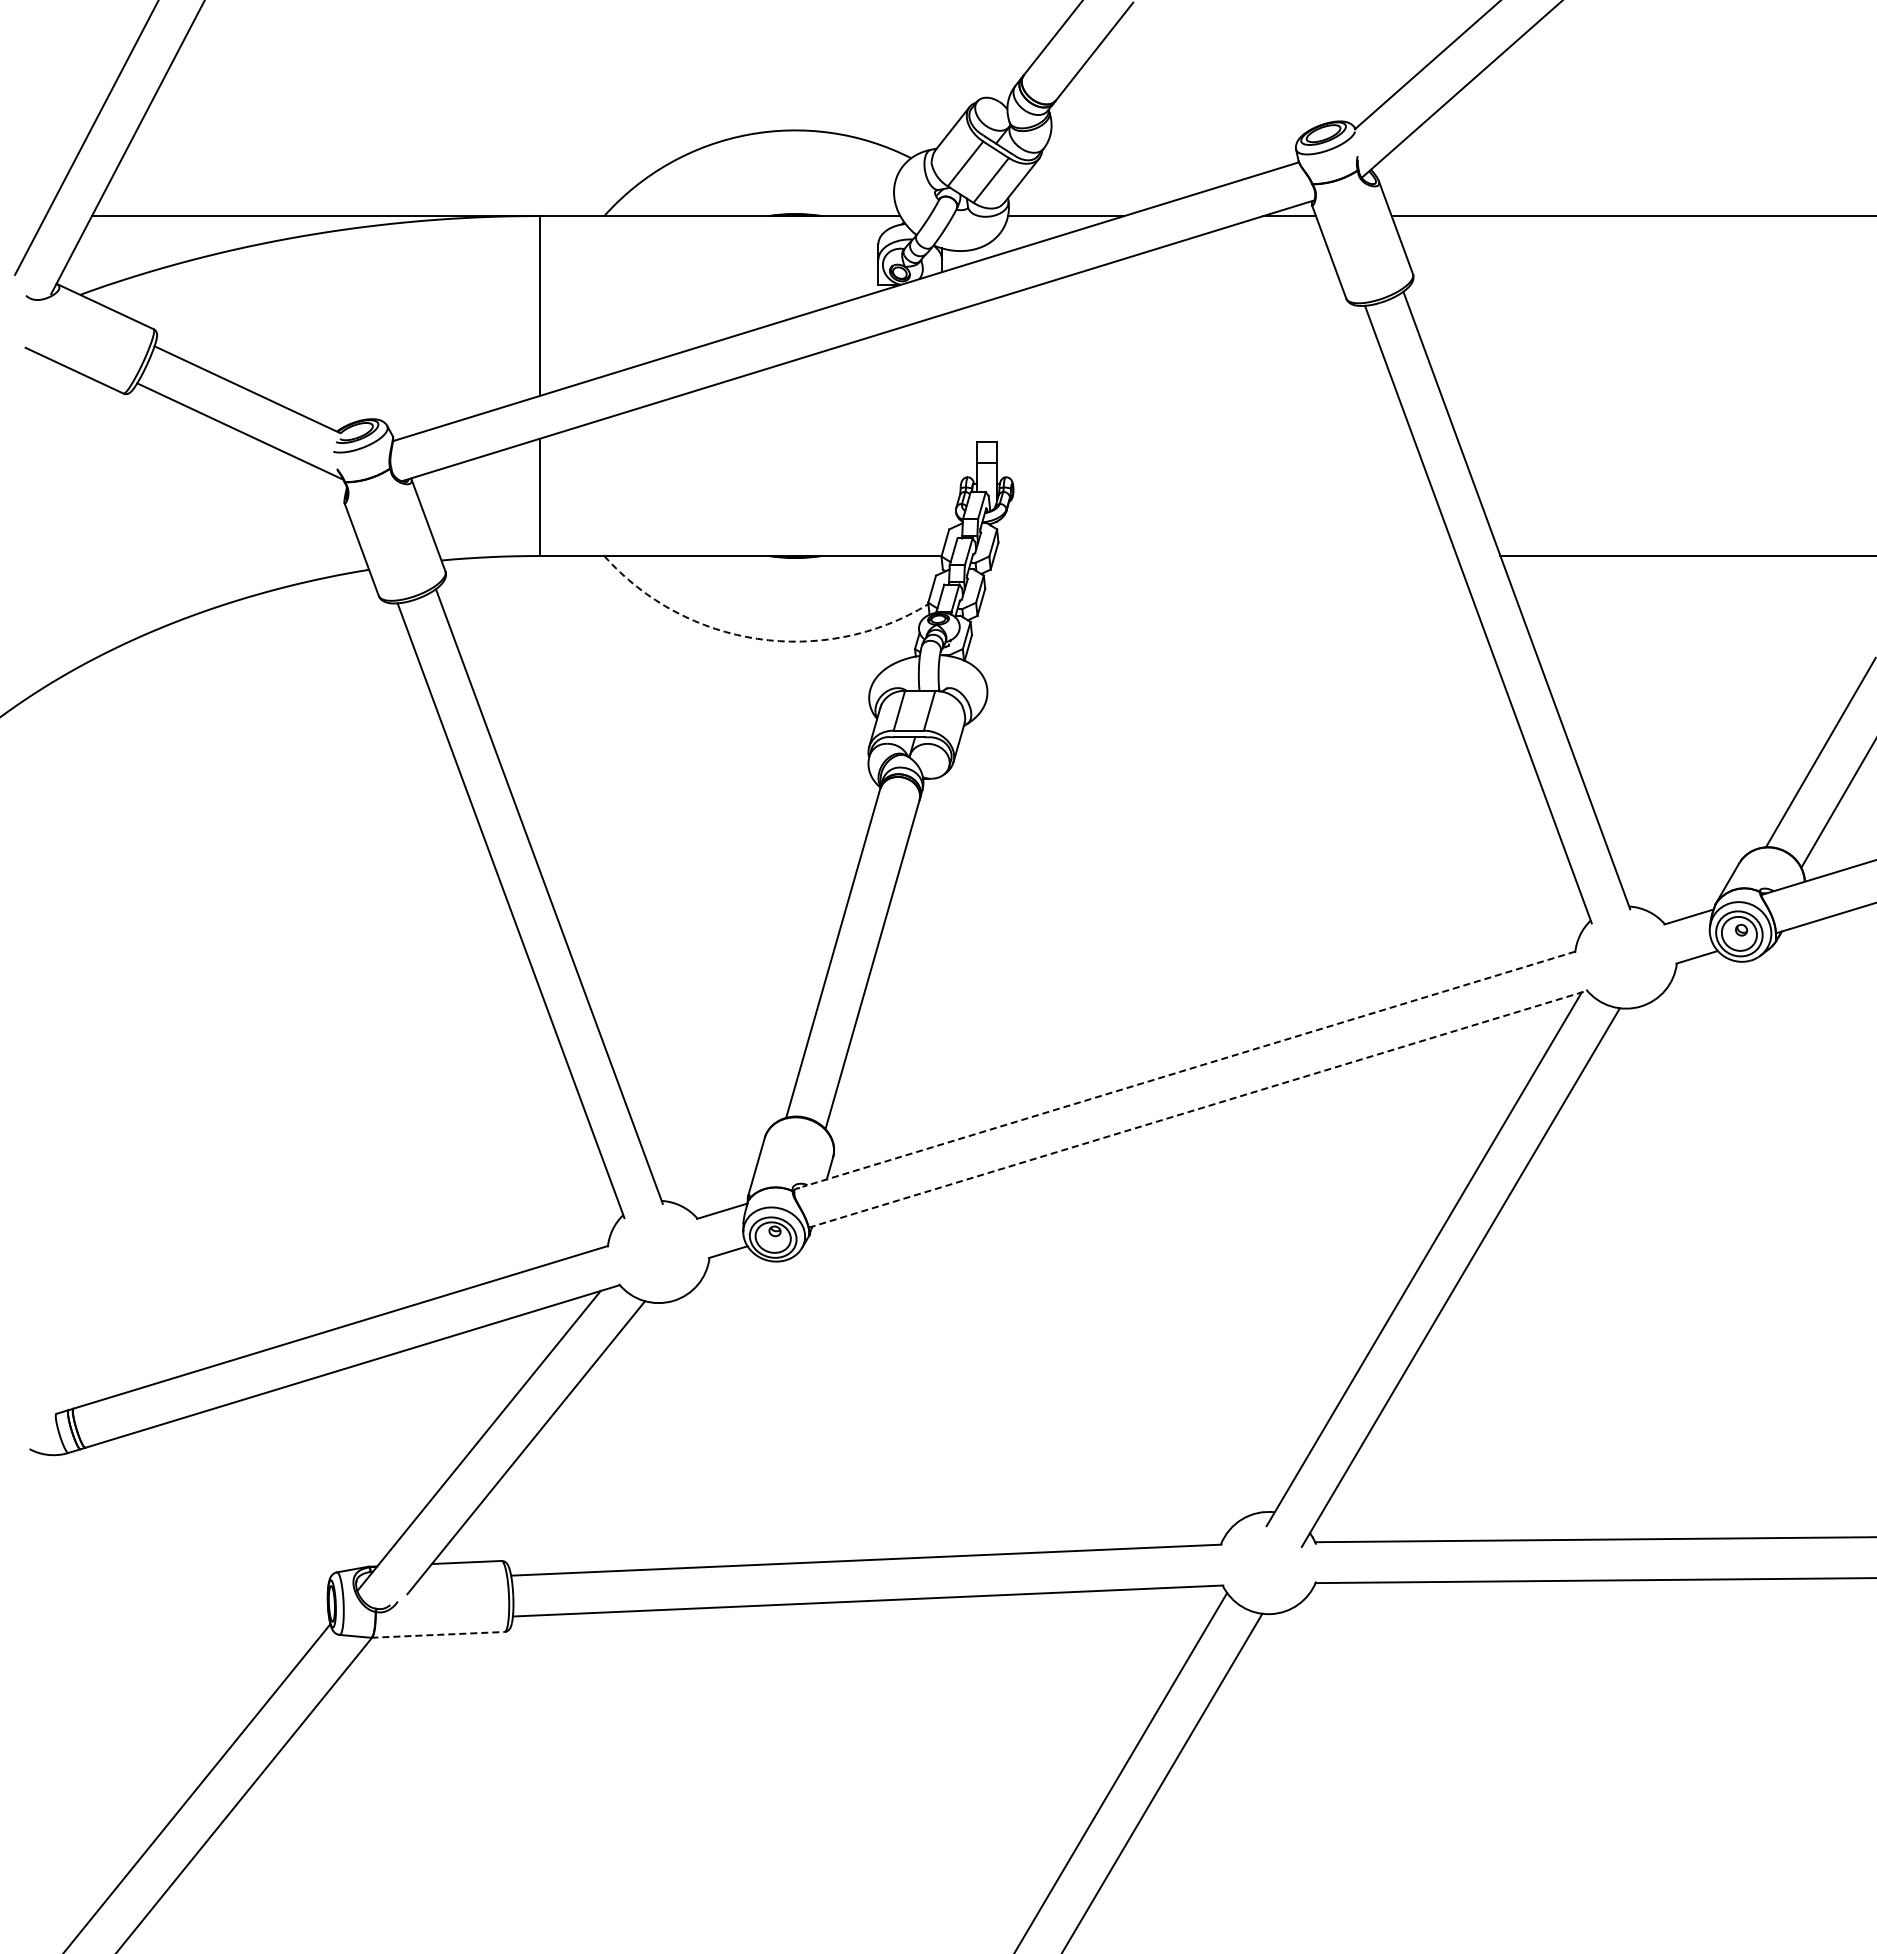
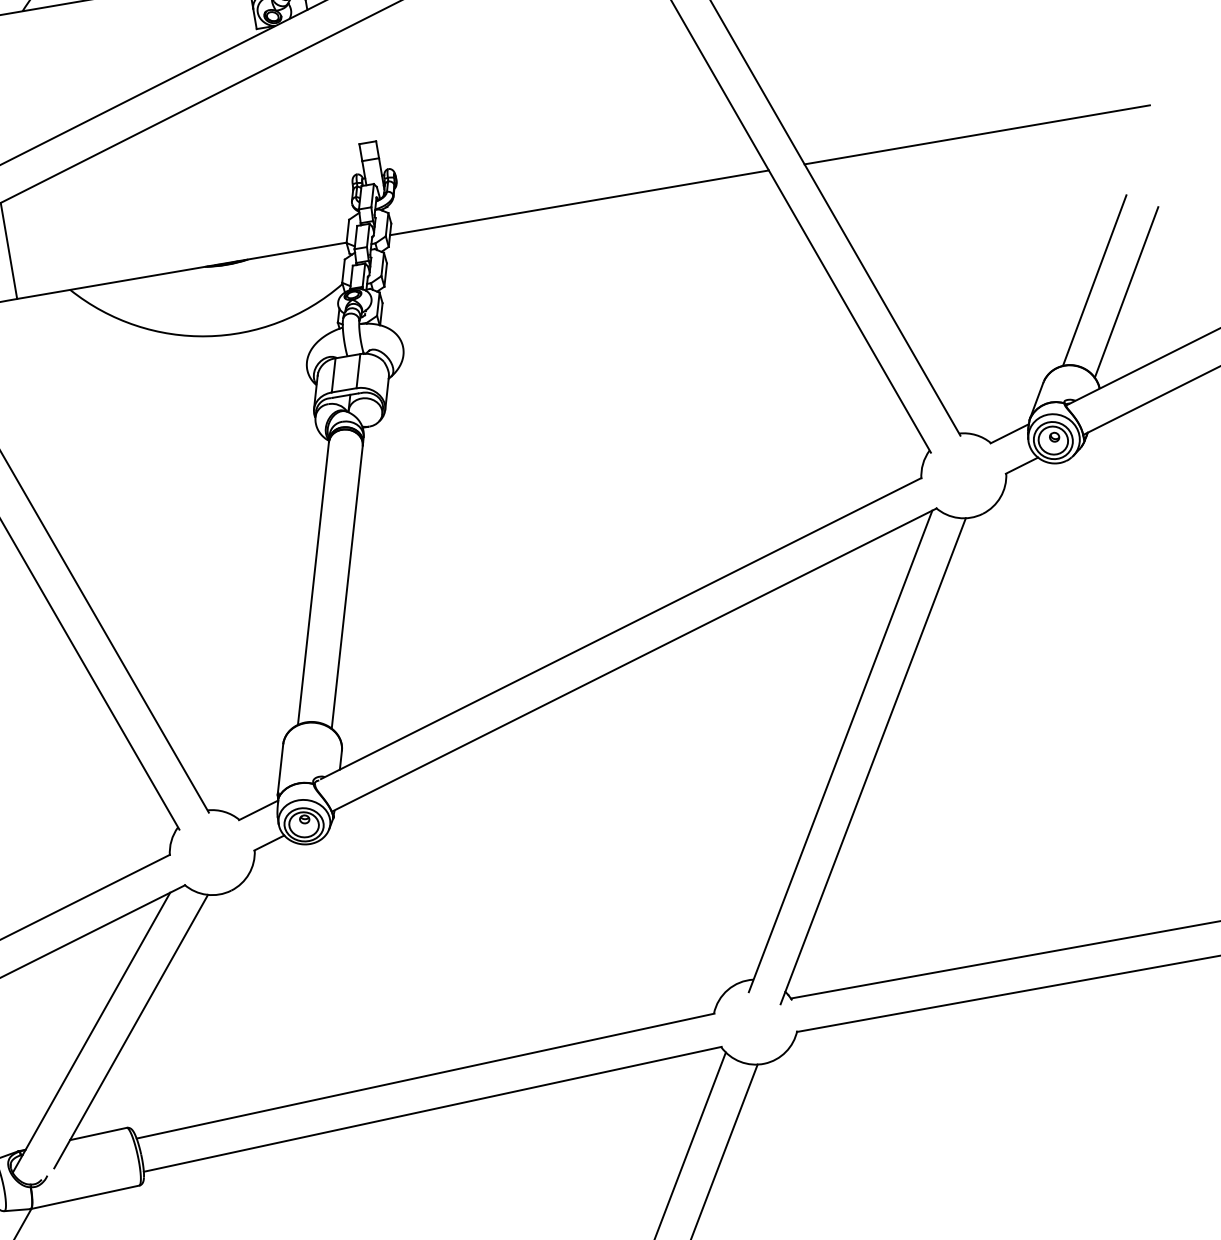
line: (1225, 556) -> (579, 203), added
arc: (757, 638) -> (207, 336), dashed -> solid
line: (1188, 1069) -> (620, 628), dashed -> solid
line: (1198, 1109) -> (634, 660), dashed -> solid
line: (438, 1634) -> (85, 1196), dashed -> solid

